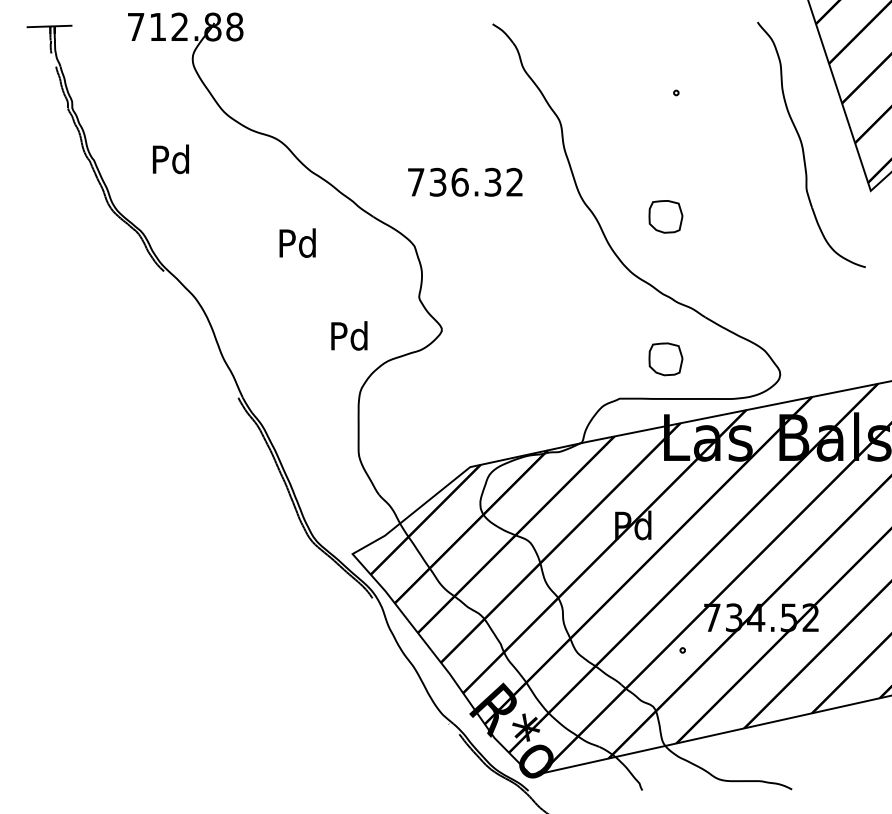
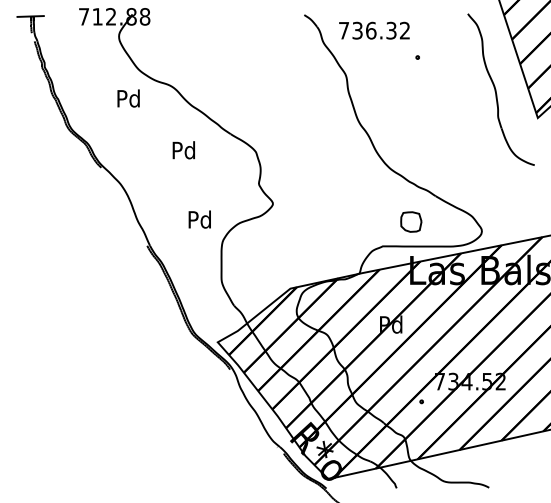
text: (170, 159) -> (128, 98), moved
text: (465, 181) -> (374, 30), moved
part: (666, 215) -> (411, 133), removed
text: (348, 335) -> (199, 219), moved

